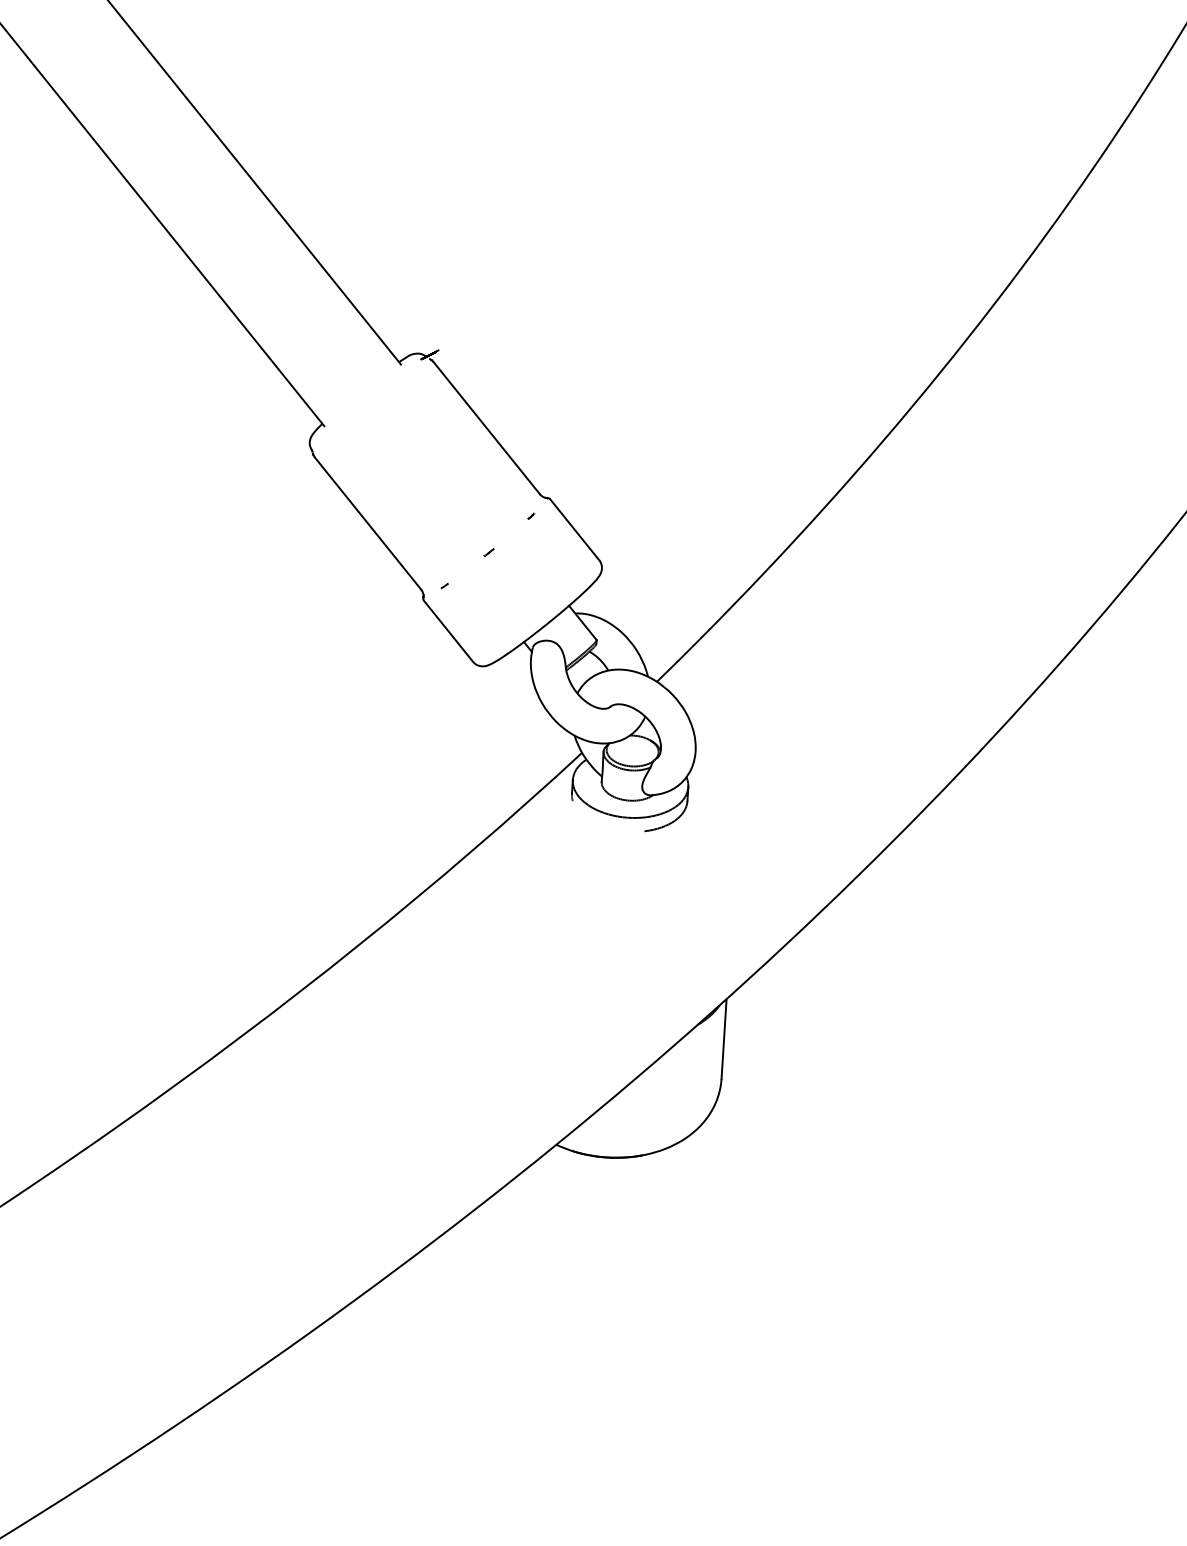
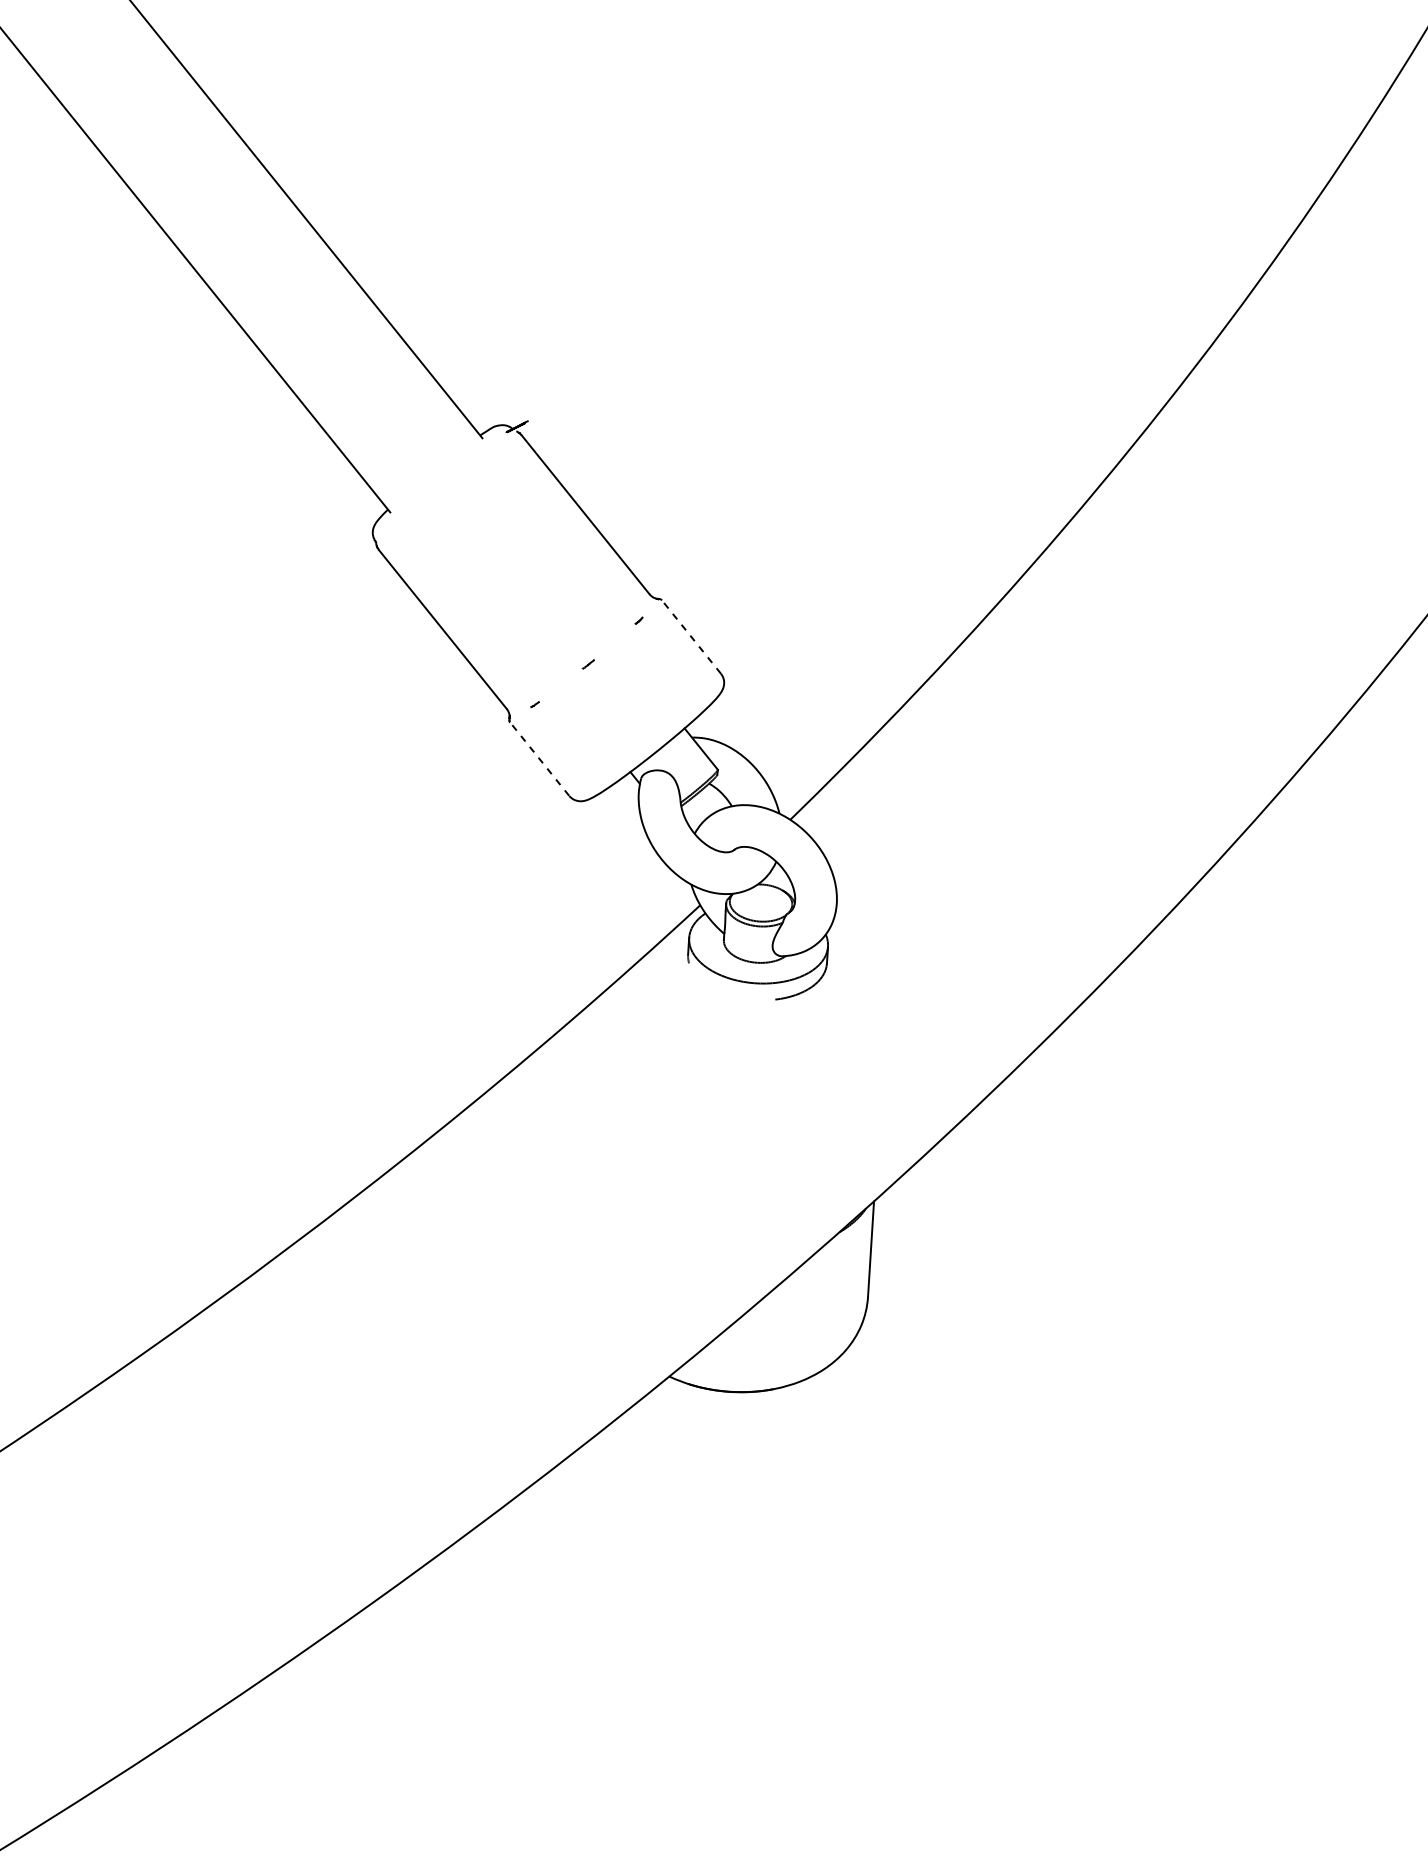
line: (574, 529) -> (691, 636), solid -> dashed
line: (448, 630) -> (539, 758), solid -> dashed

